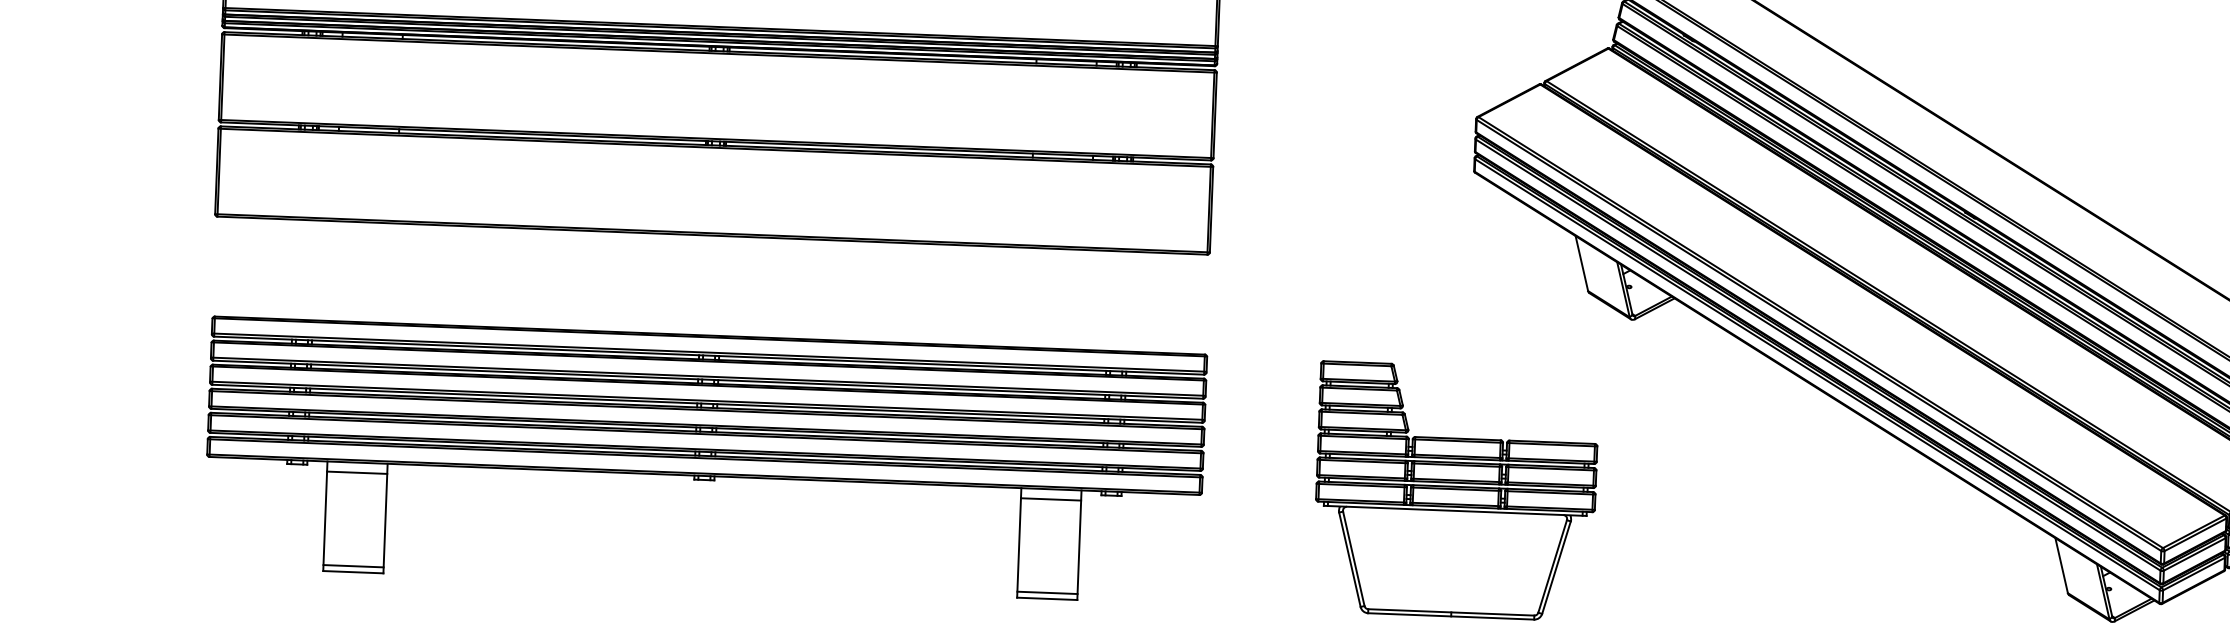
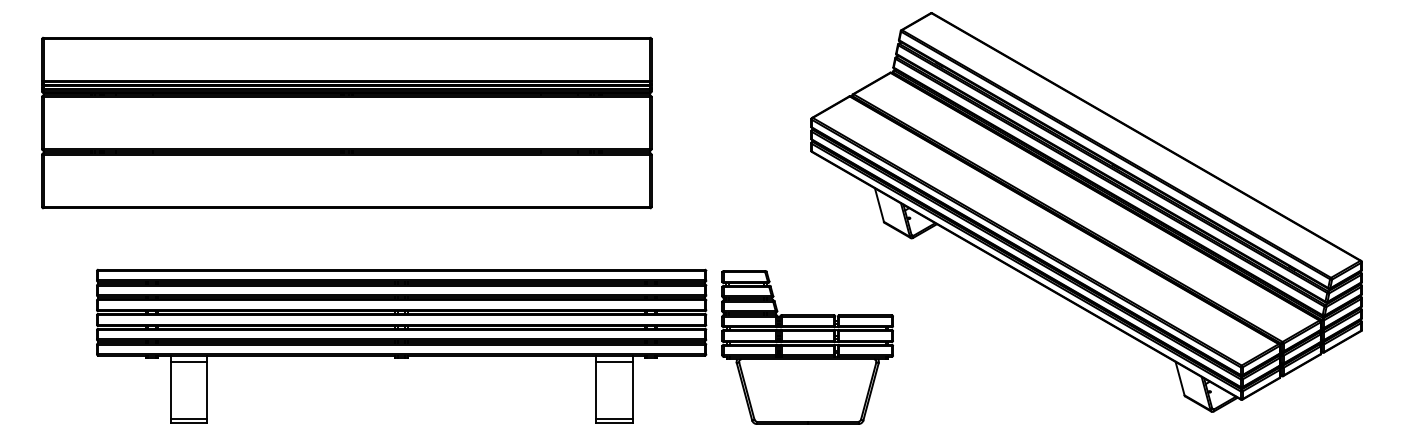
part: (704, 459) -> (401, 345), moved

